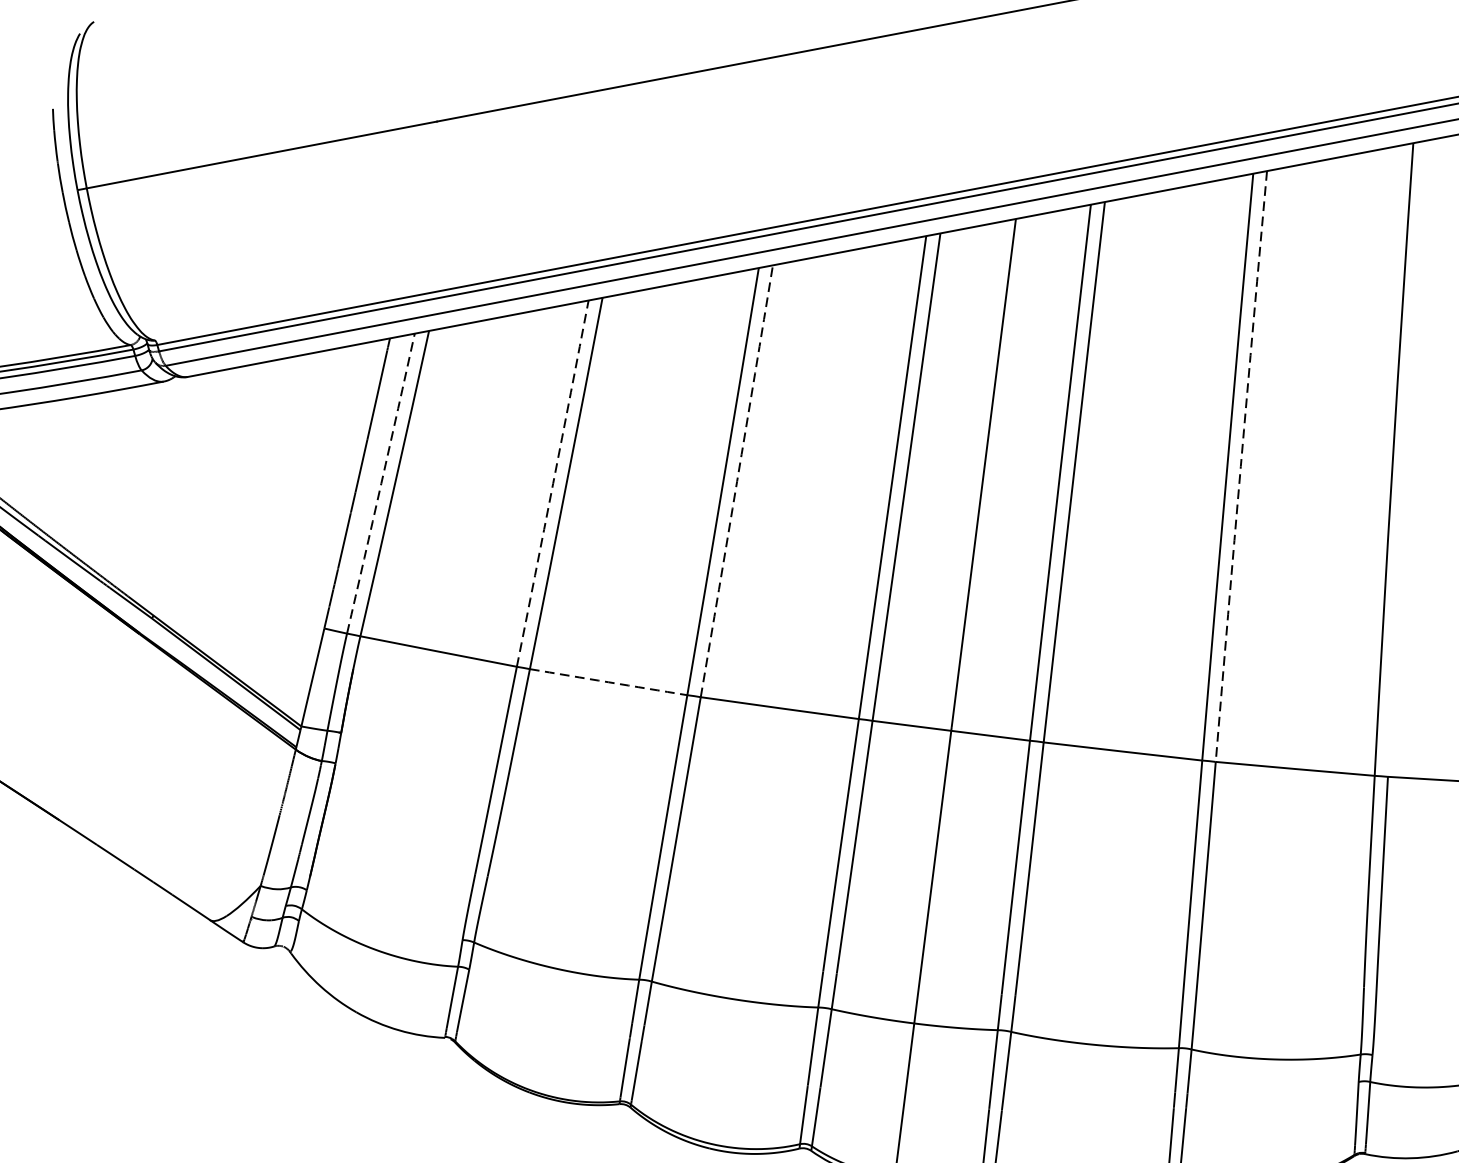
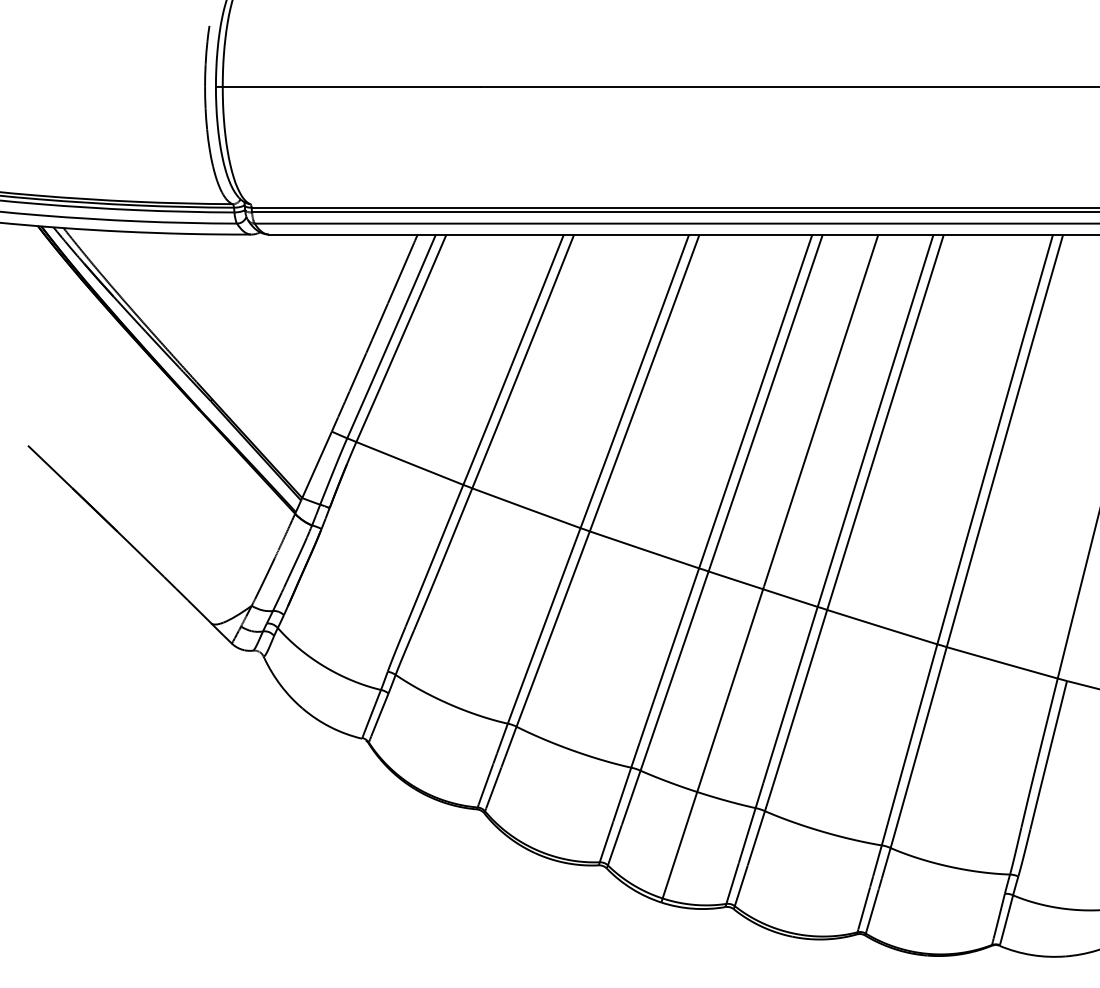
arc: (1240, 466) -> (1004, 440), dashed -> solid
arc: (736, 482) -> (644, 383), dashed -> solid
arc: (380, 483) -> (391, 336), dashed -> solid
arc: (552, 483) -> (513, 359), dashed -> solid
arc: (608, 682) -> (526, 508), dashed -> solid

